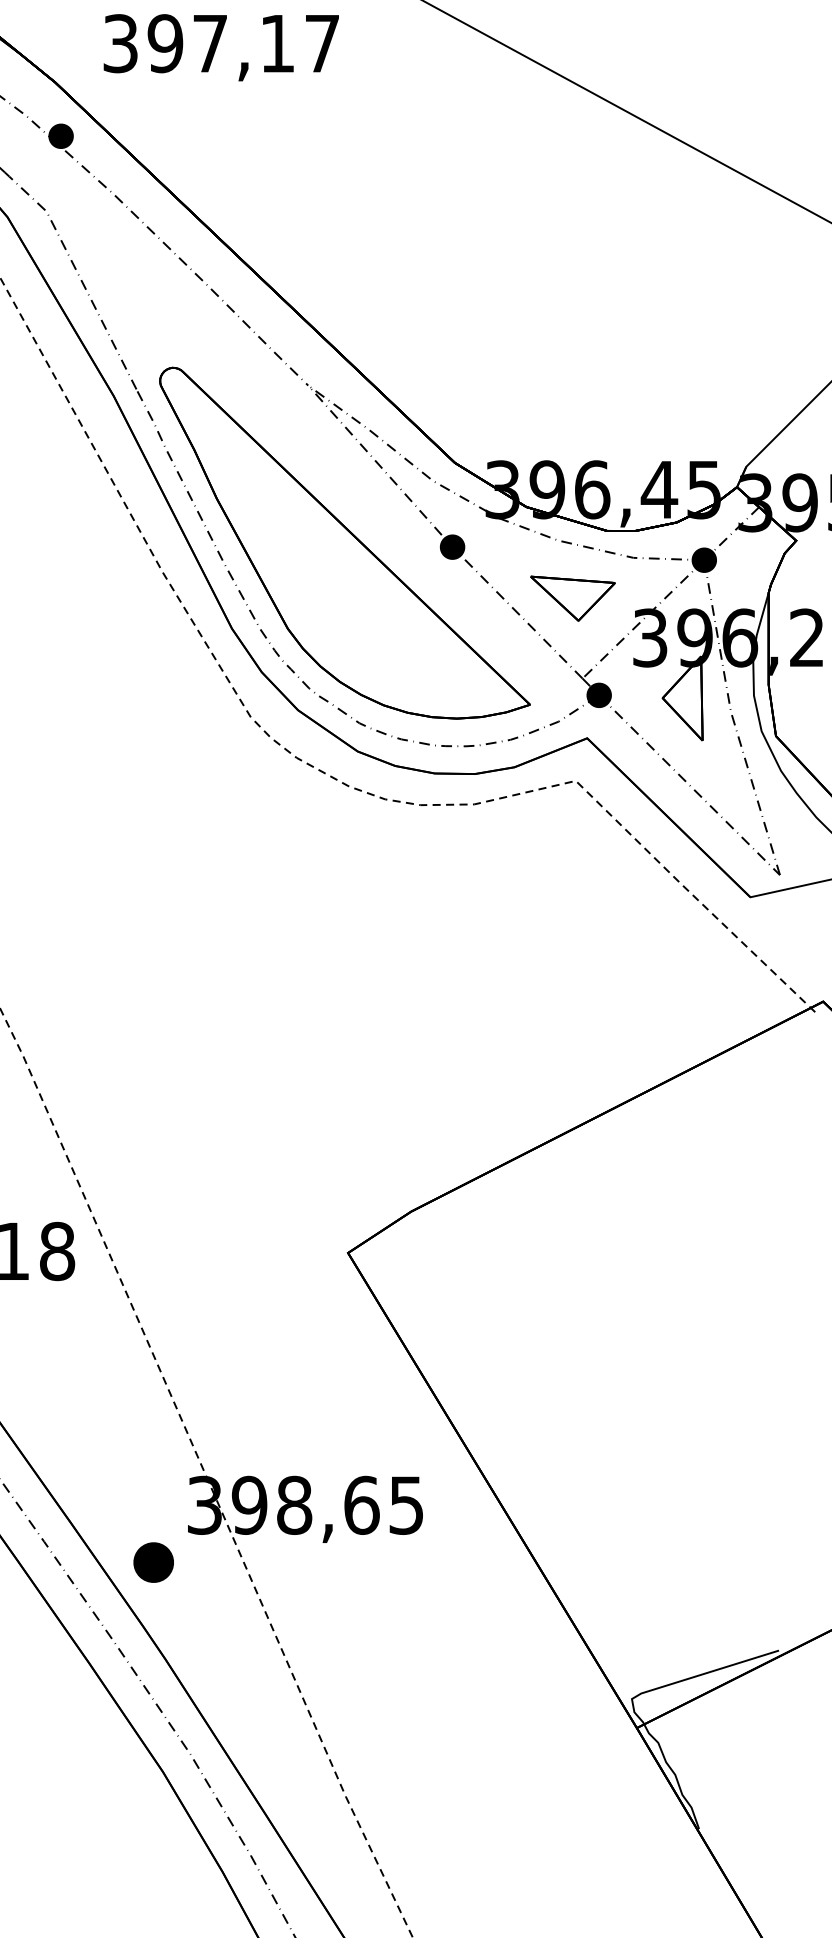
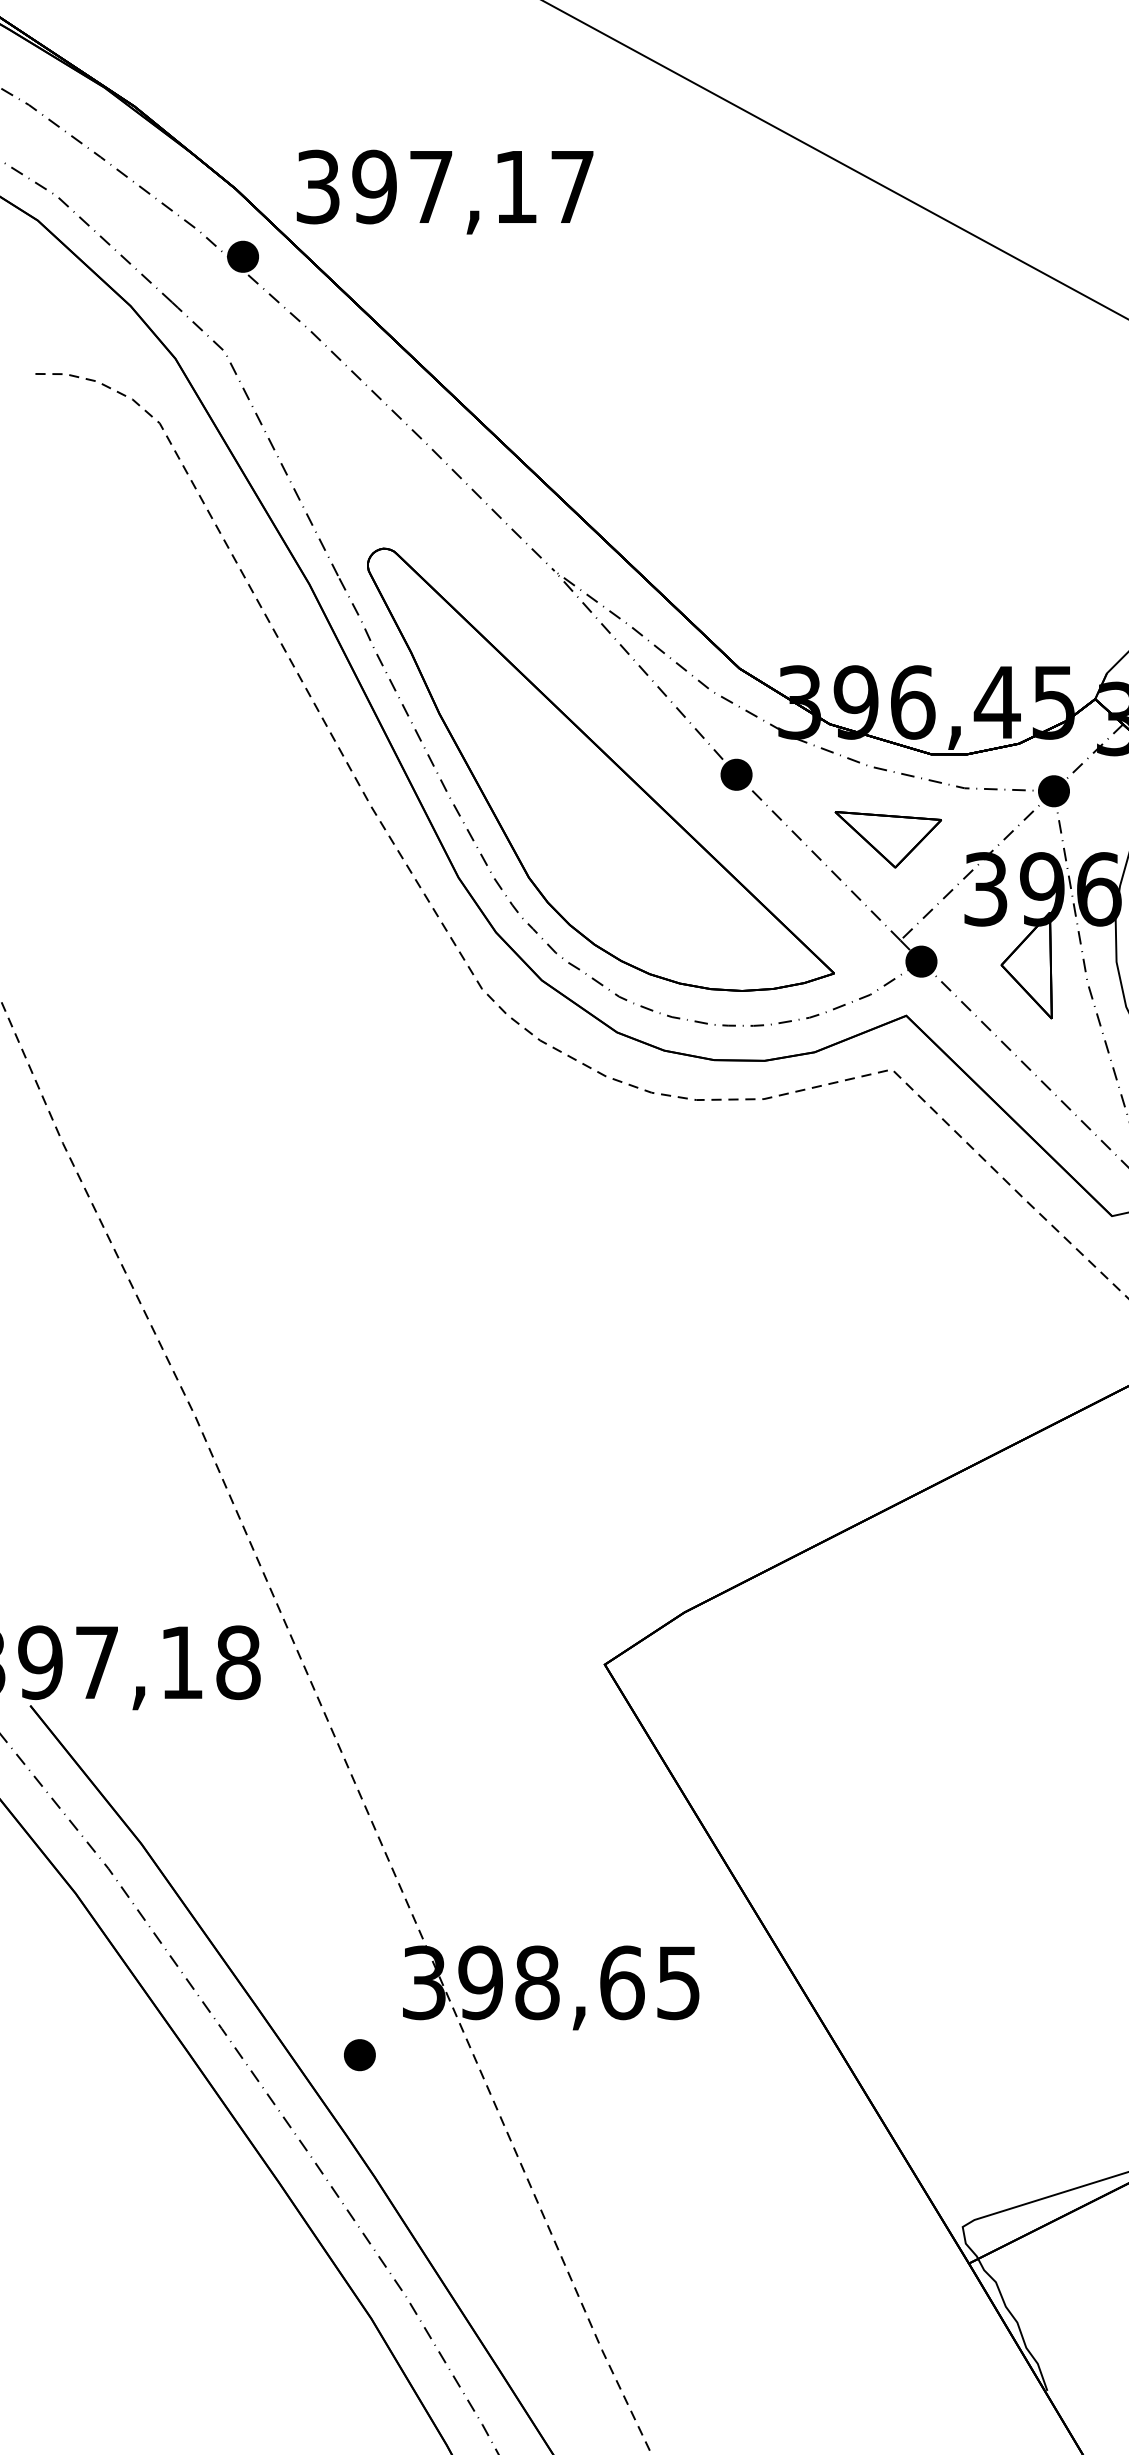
text: (220, 47) -> (444, 191), moved
part: (153, 1563) -> (359, 2055), size x0.62

